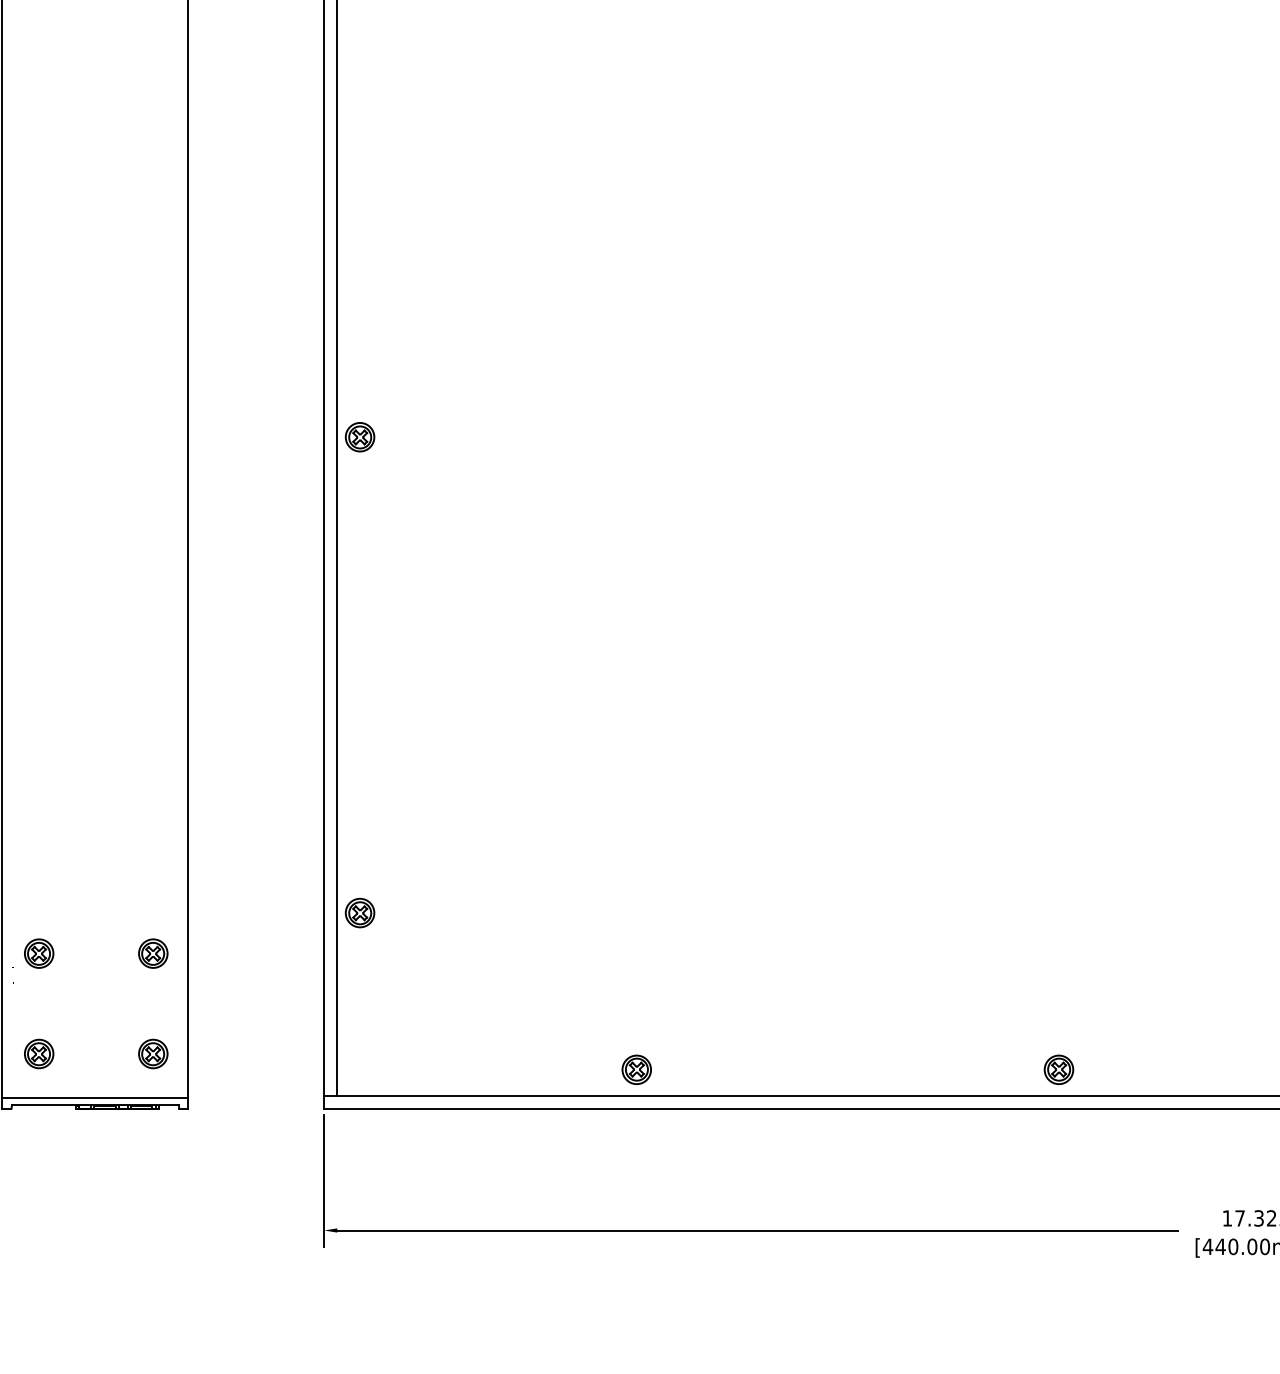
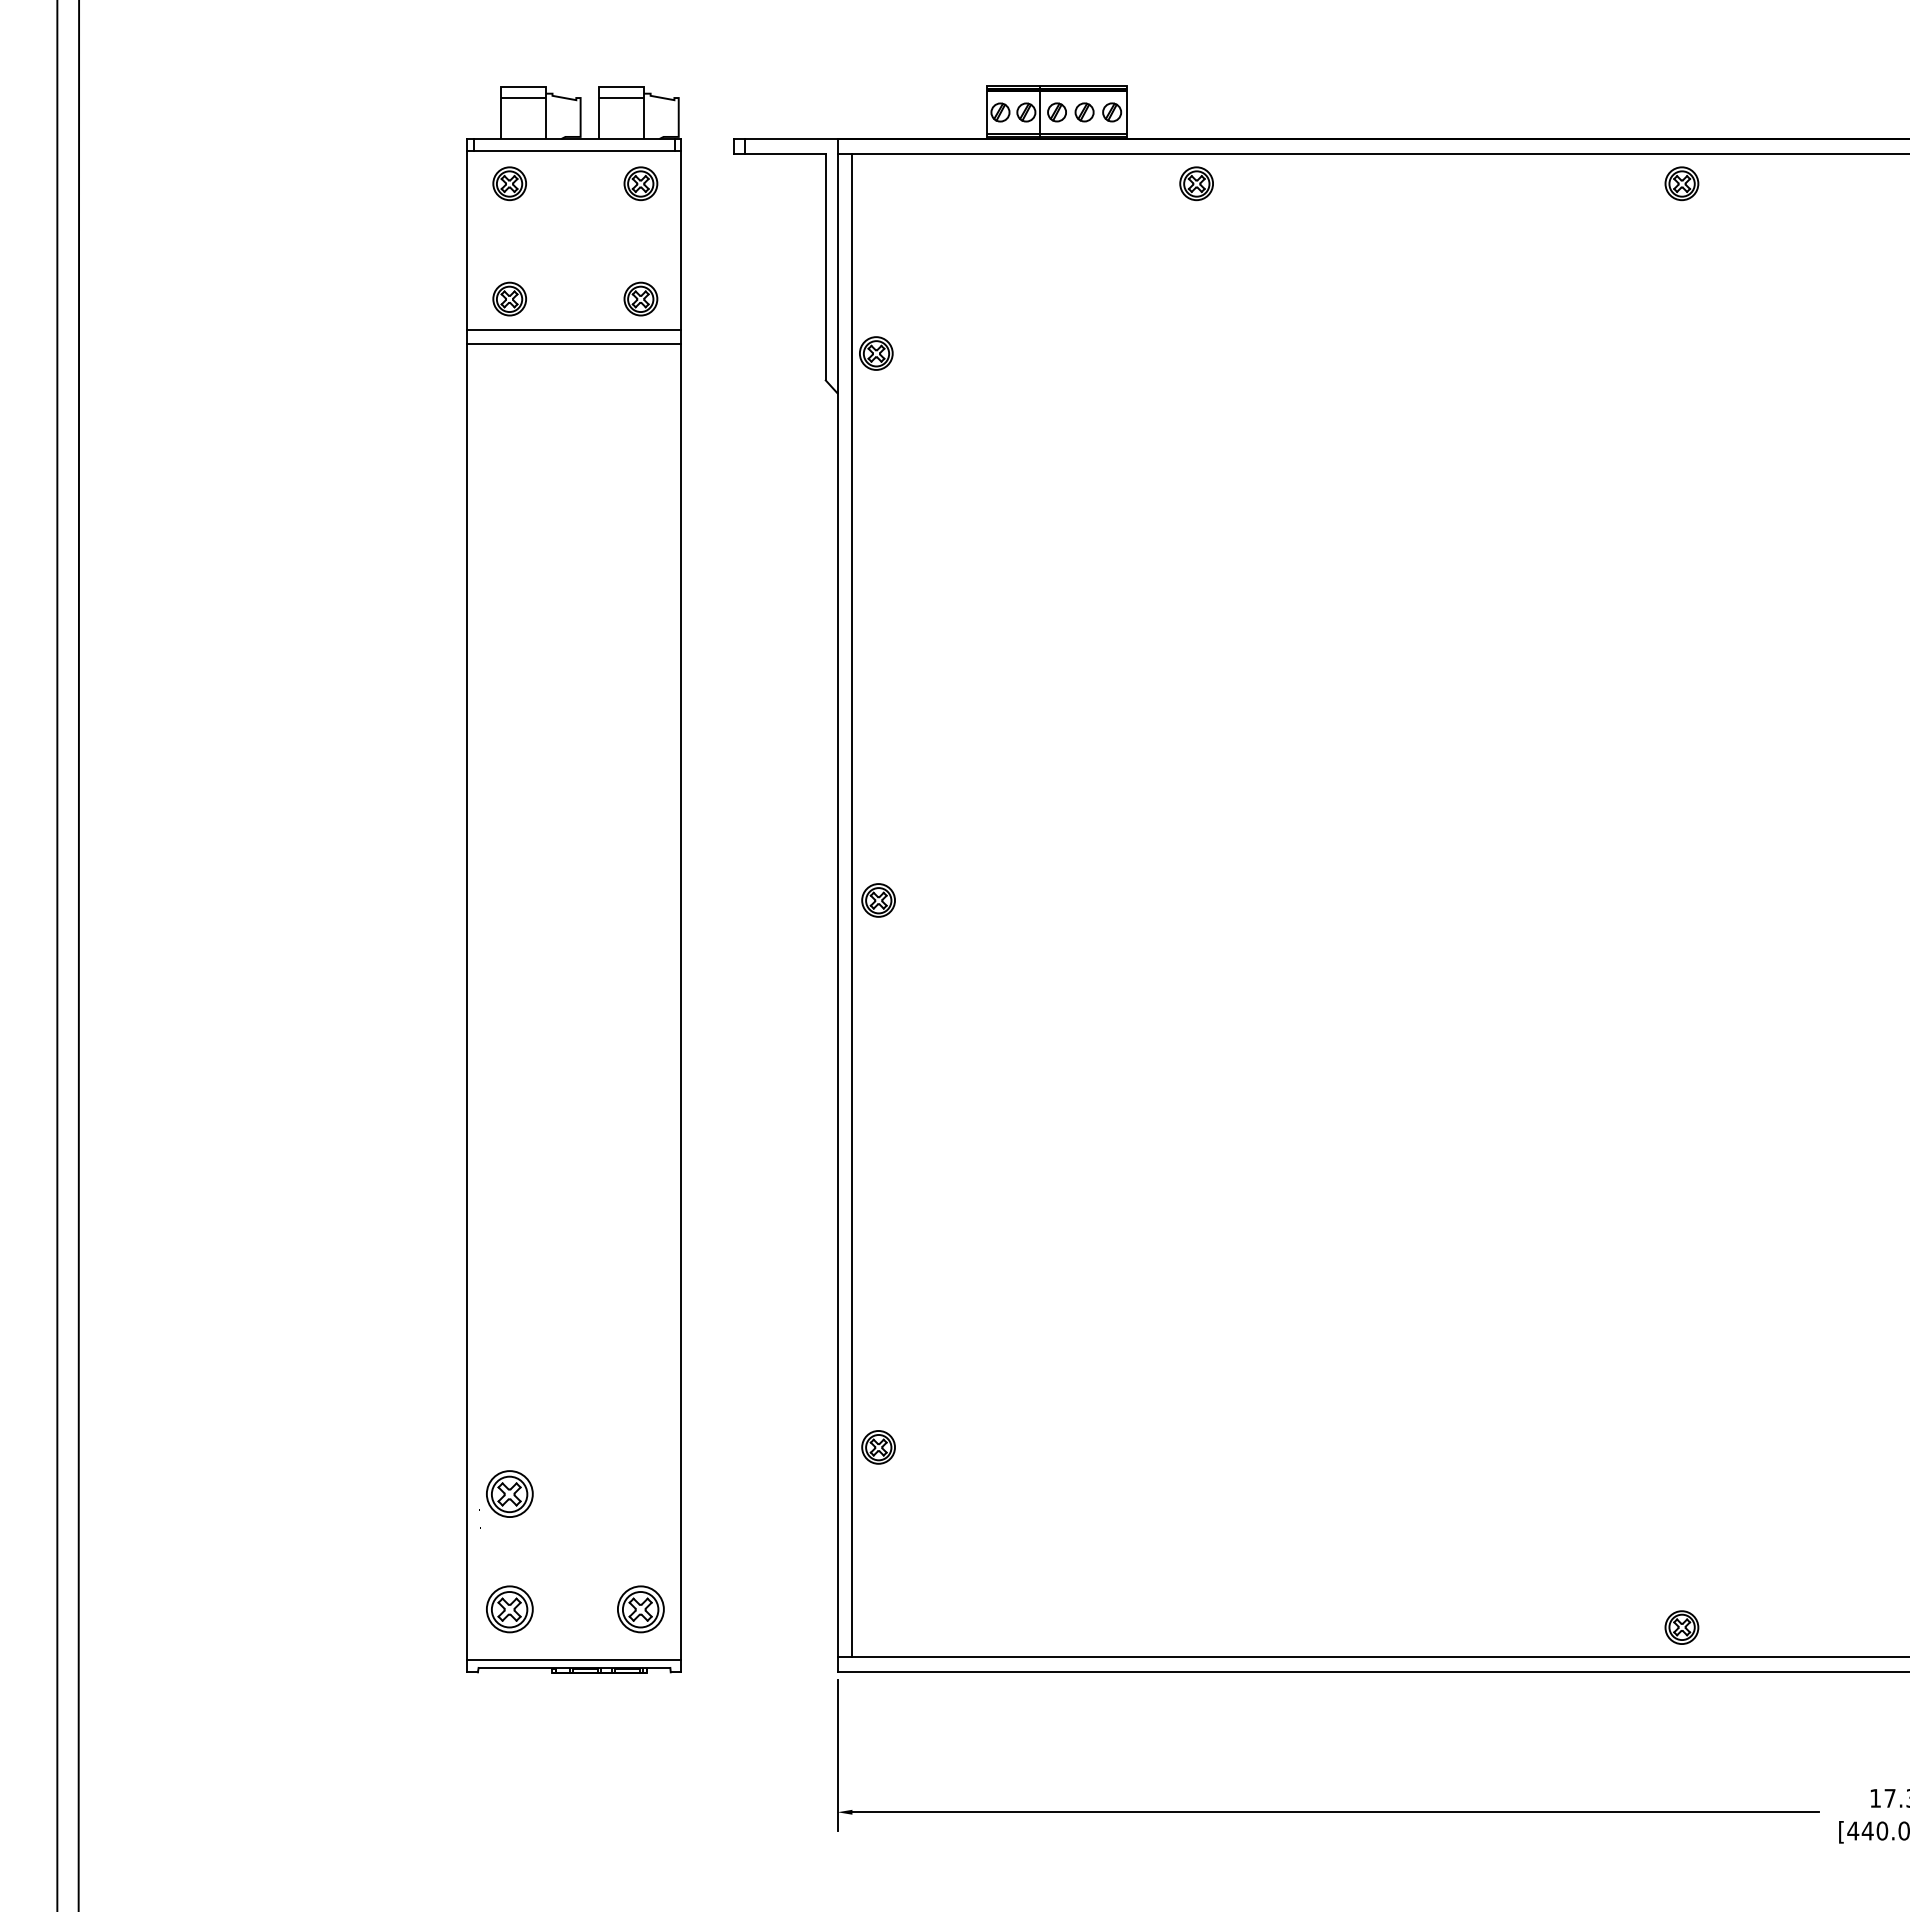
part: (38, 953) -> (509, 1493), size x1.4
part: (152, 953) -> (640, 1493), removed
part: (38, 1054) -> (509, 1609), size x1.4
part: (152, 1054) -> (640, 1609), size x1.4
part: (636, 1069) -> (1196, 1627), removed

